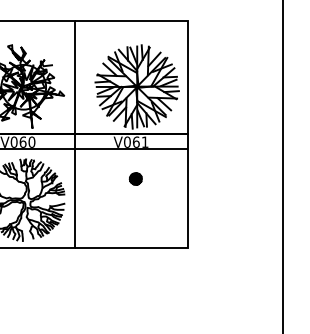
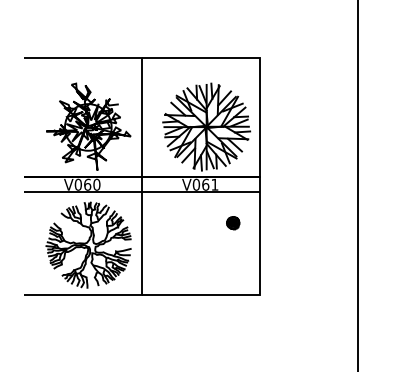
part: (136, 179) -> (233, 223), moved

